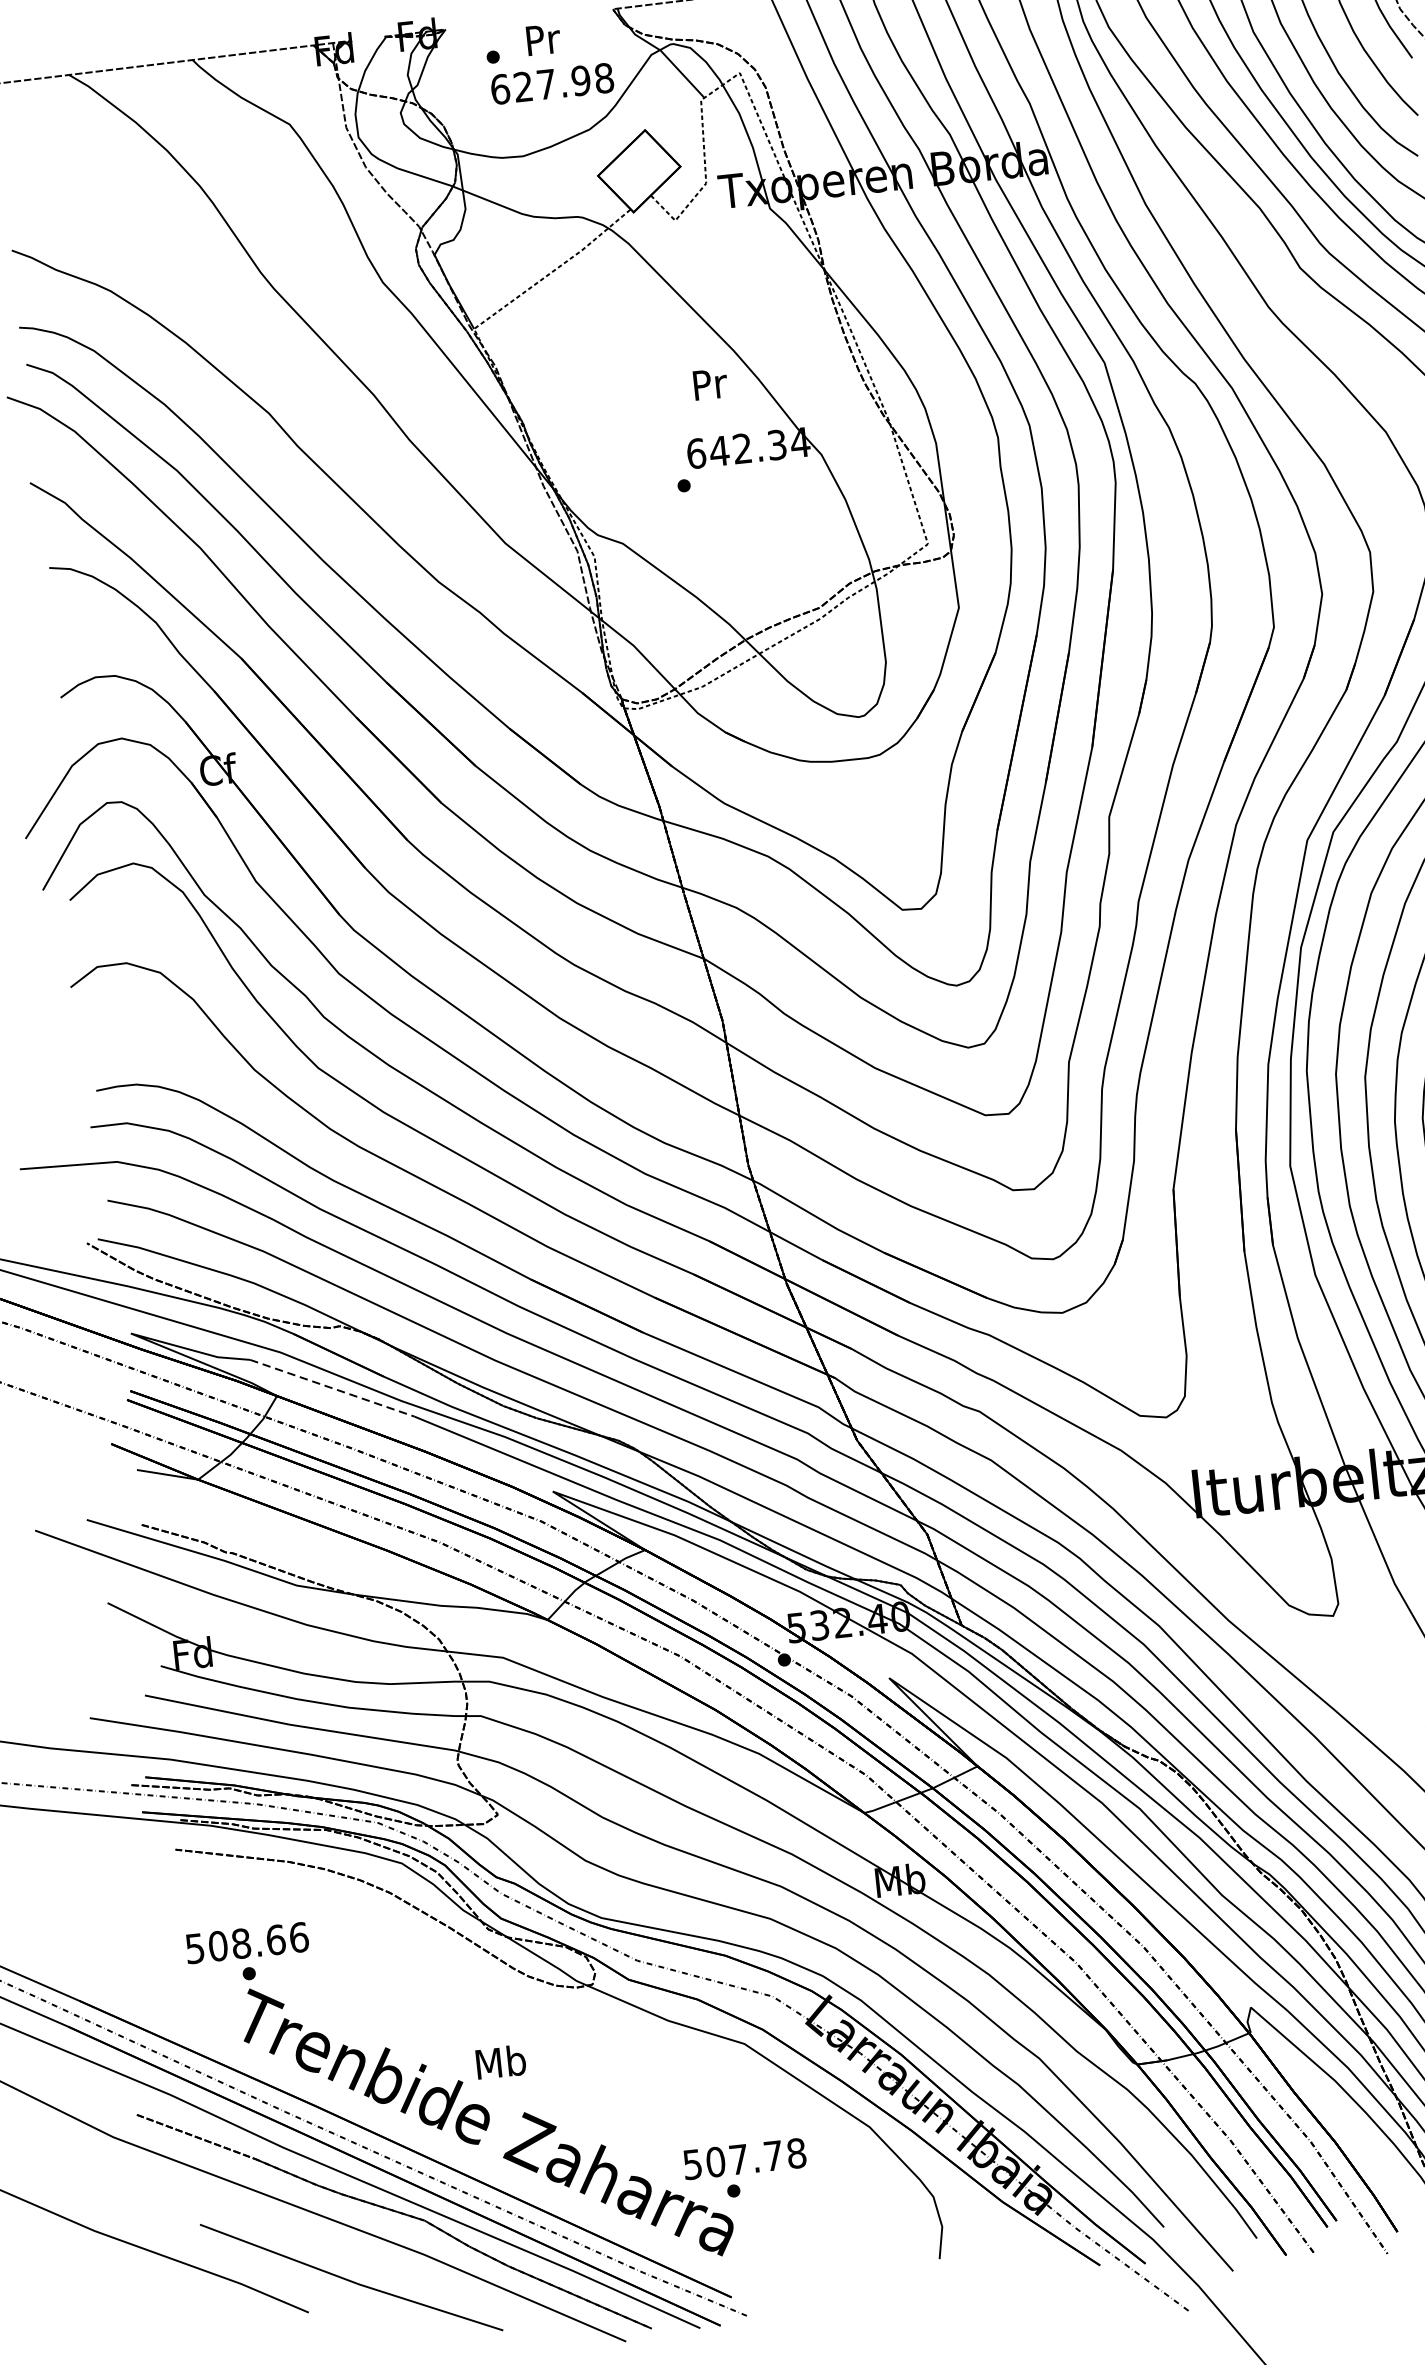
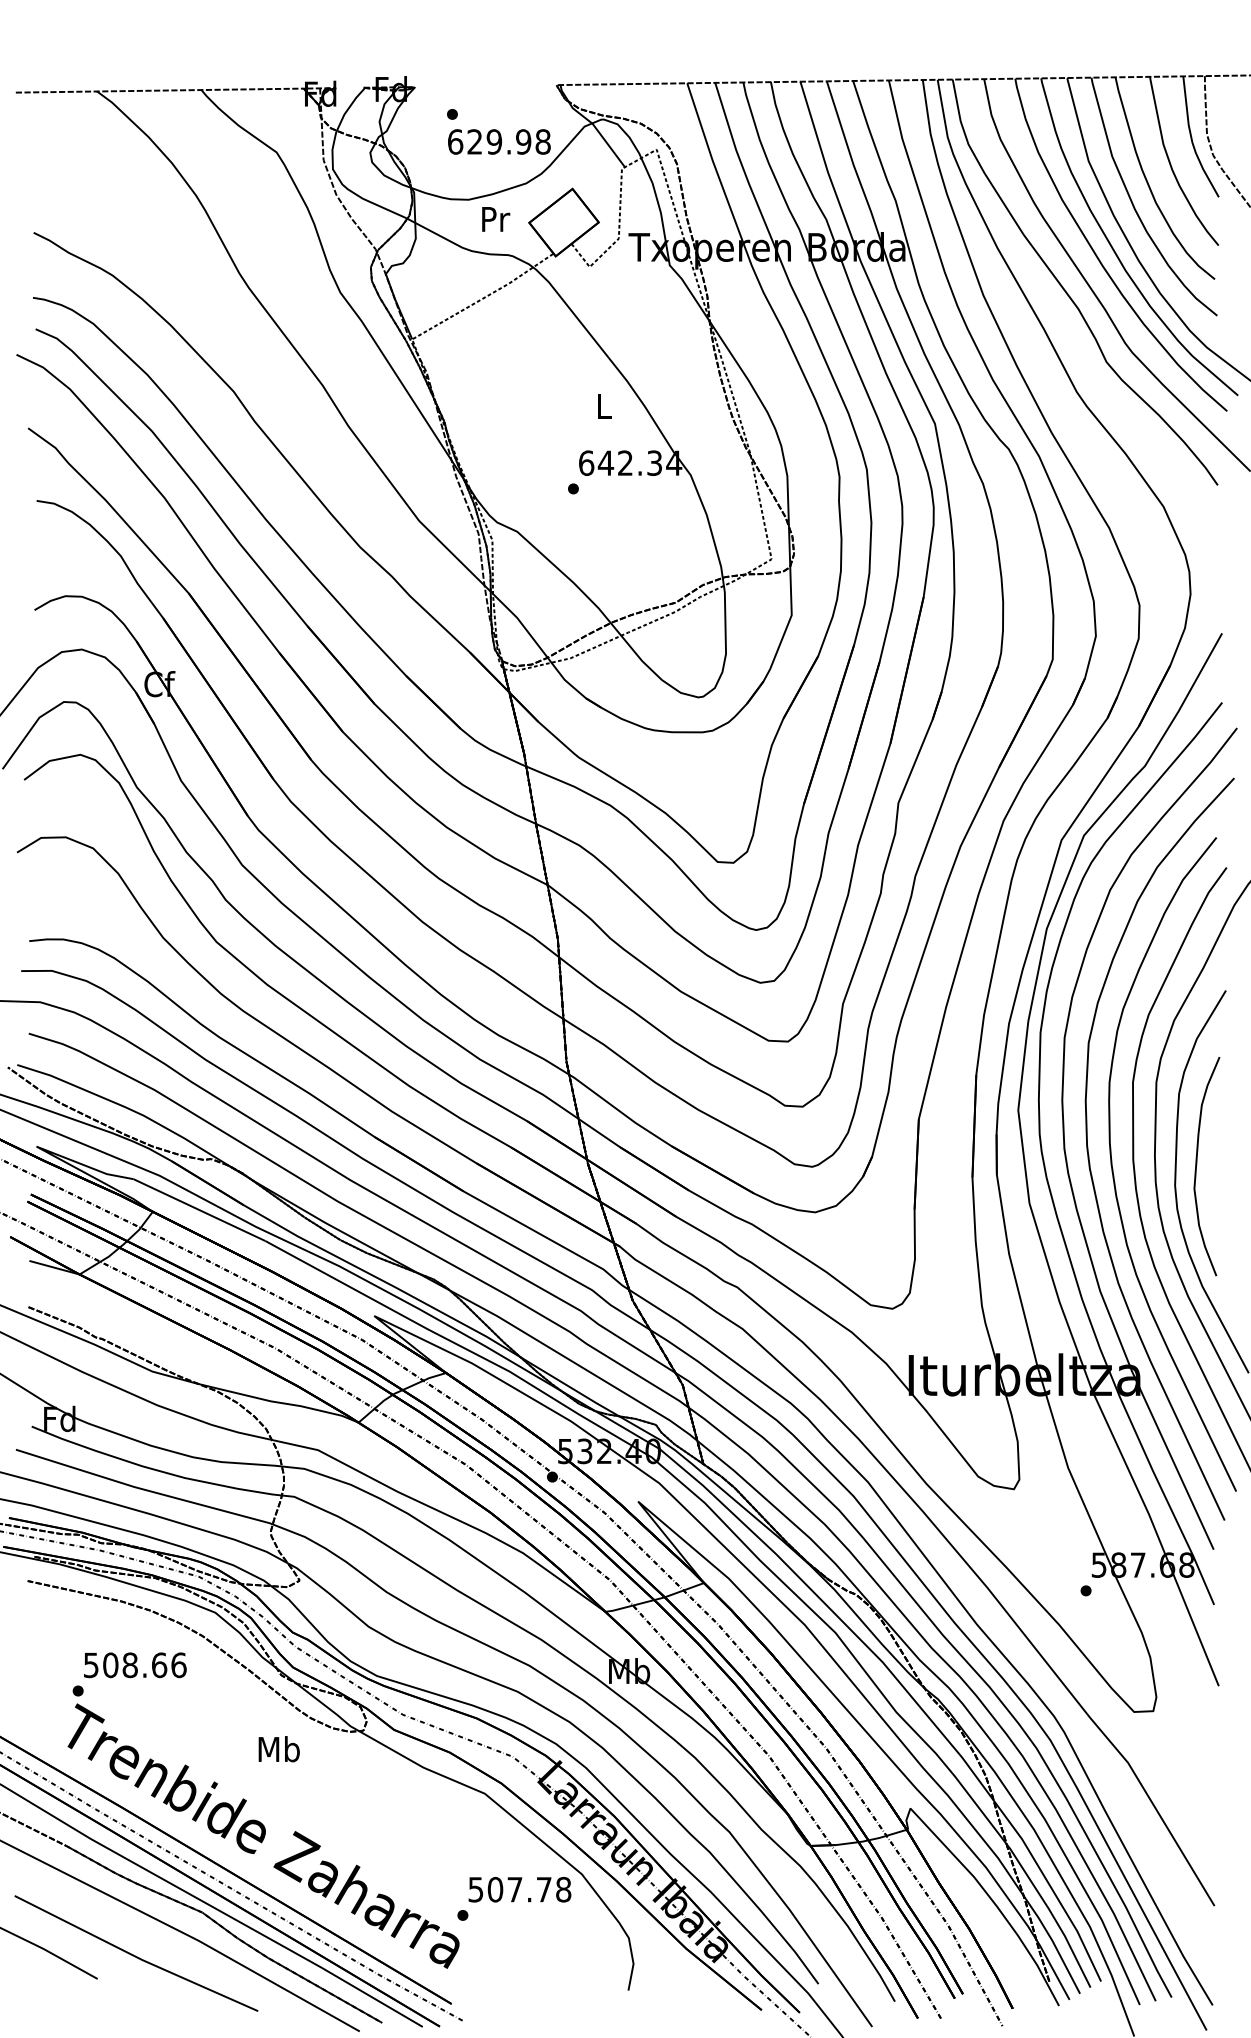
text: (544, 39) -> (496, 219), moved
text: (546, 83) -> (494, 141), 627.98 -> 629.98
text: (710, 384) -> (604, 406), Pr -> L
line: (332, 1388) -> (199, 1210), dashed -> solid
text: (247, 1943) -> (135, 1665), moved
text: (500, 2062) -> (278, 1749), moved
text: (744, 2158) -> (519, 1889), moved

